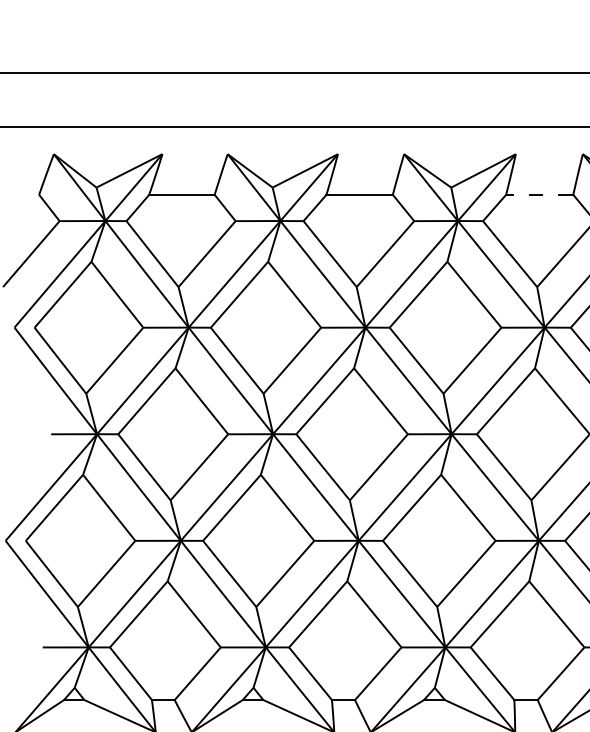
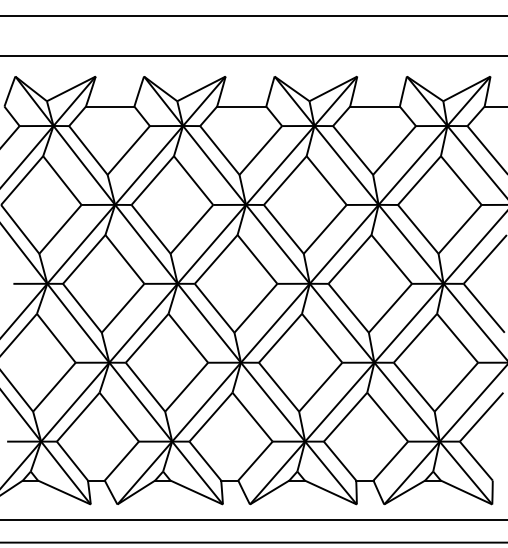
line: (539, 194) -> (374, 106), dashed -> solid

